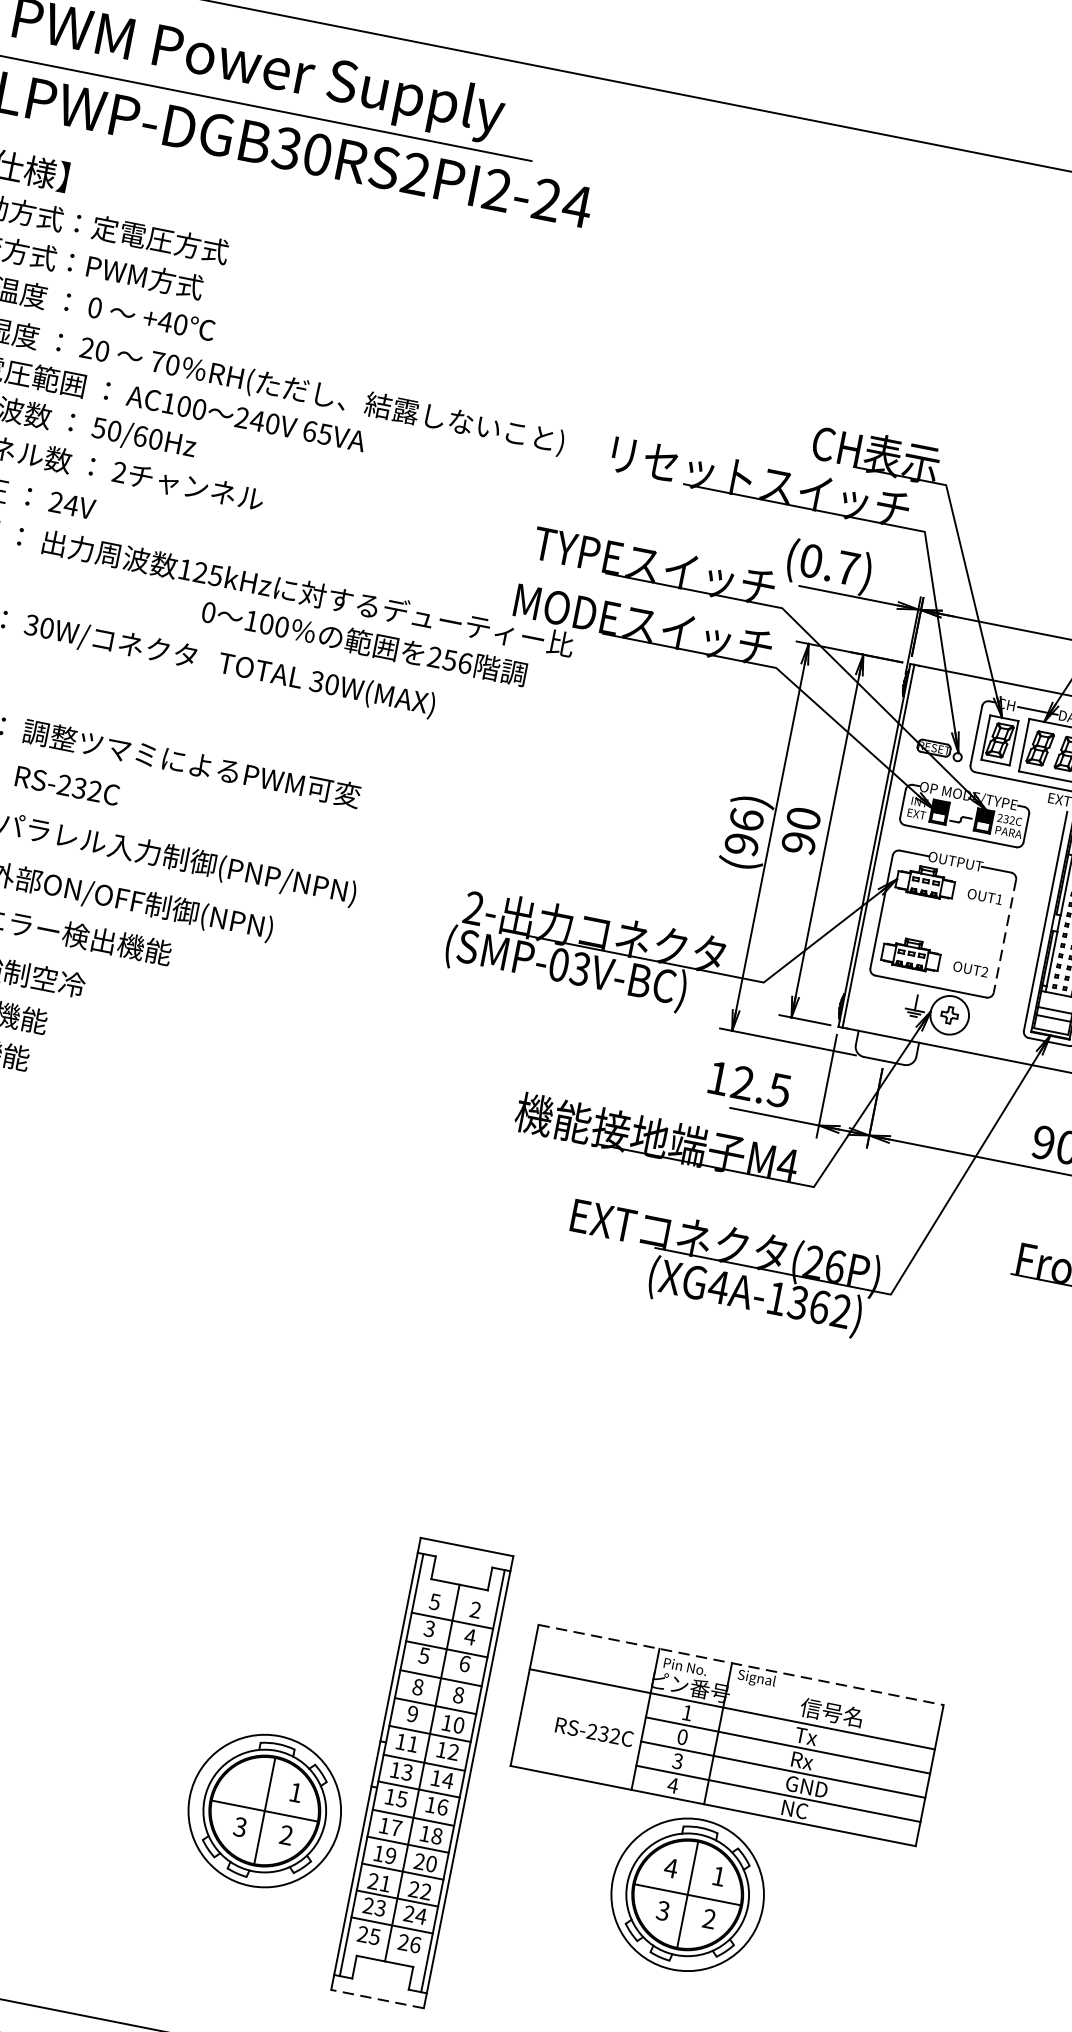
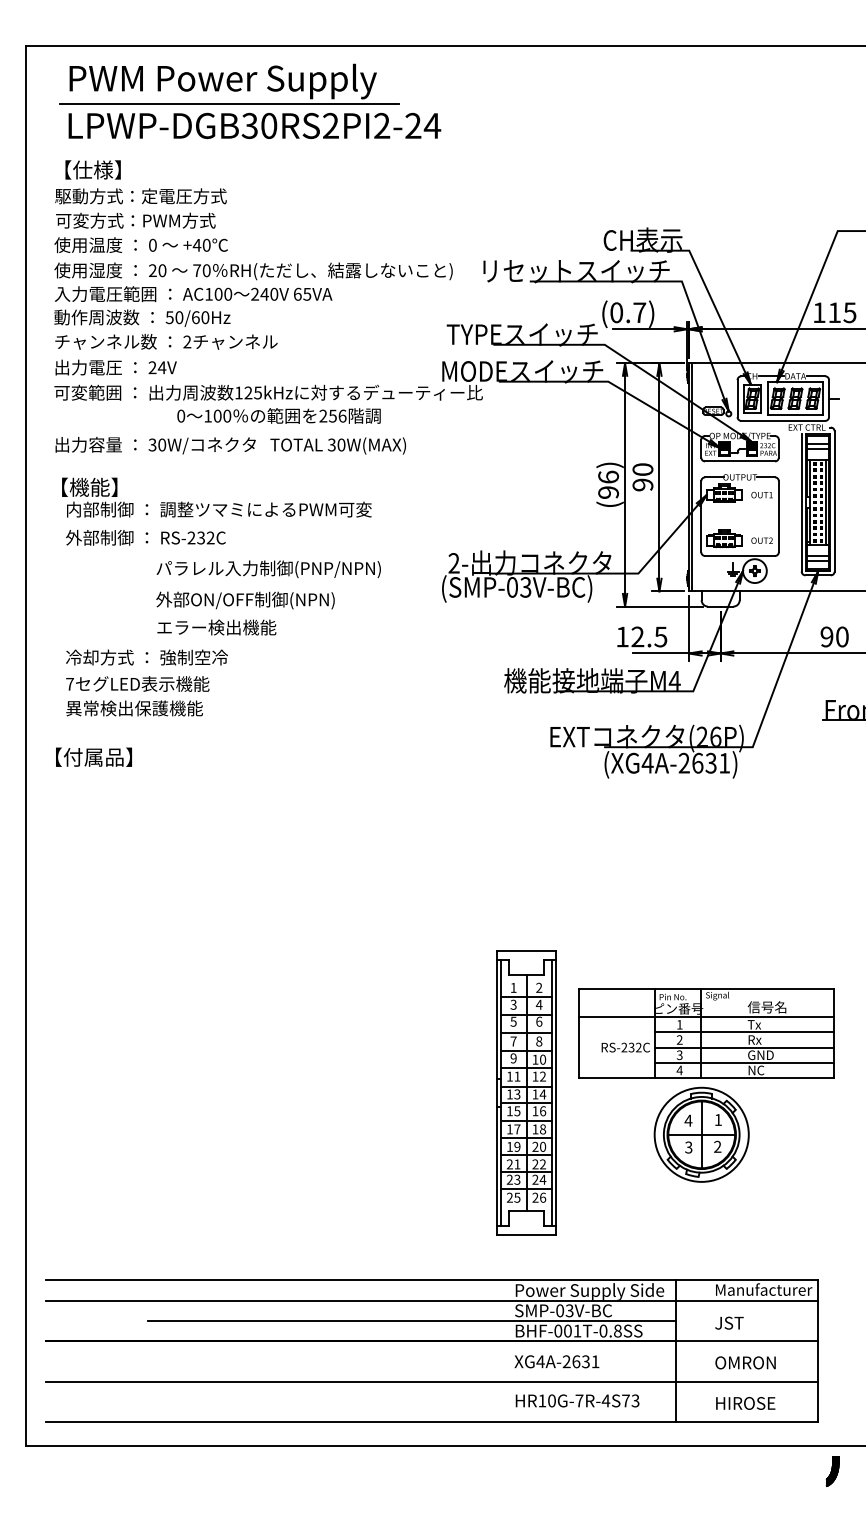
text: (363, 642) -> (278, 415), moved
line: (1004, 937) -> (778, 517), dashed -> solid
text: (809, 1303) -> (704, 762), (XG4A-1362) -> (XG4A-2631)
text: (434, 1601) -> (513, 987), 5 -> 1
line: (742, 1665) -> (707, 989), dashed -> solid
text: (417, 1687) -> (513, 1041), 8 -> 7
text: (682, 1736) -> (679, 1039), 0 -> 2
part: (264, 1810) -> (435, 1134), removed
line: (377, 1999) -> (526, 1235), dashed -> solid

